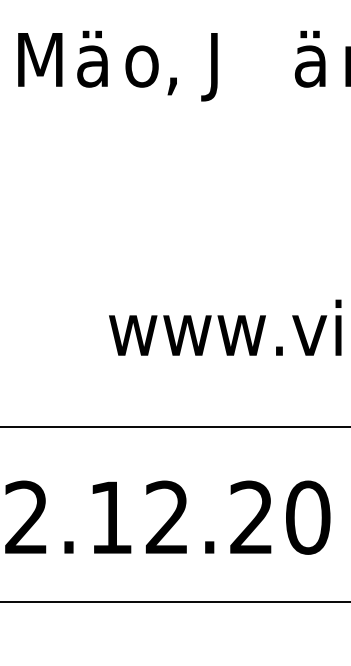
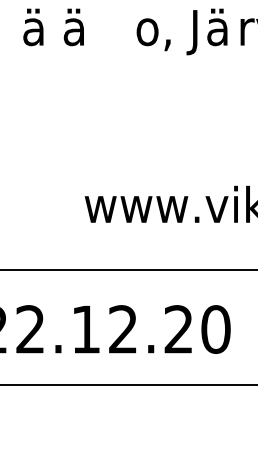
text: (38, 59) -> (38, 27), M -> ä
text: (170, 66) -> (166, 32), moved

